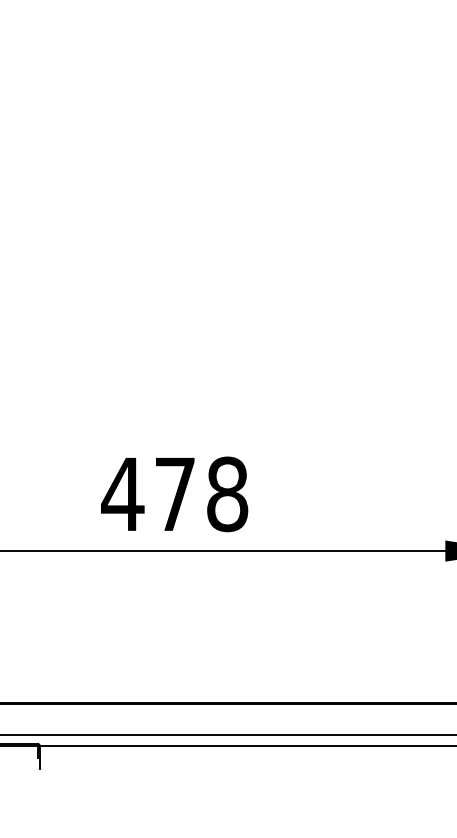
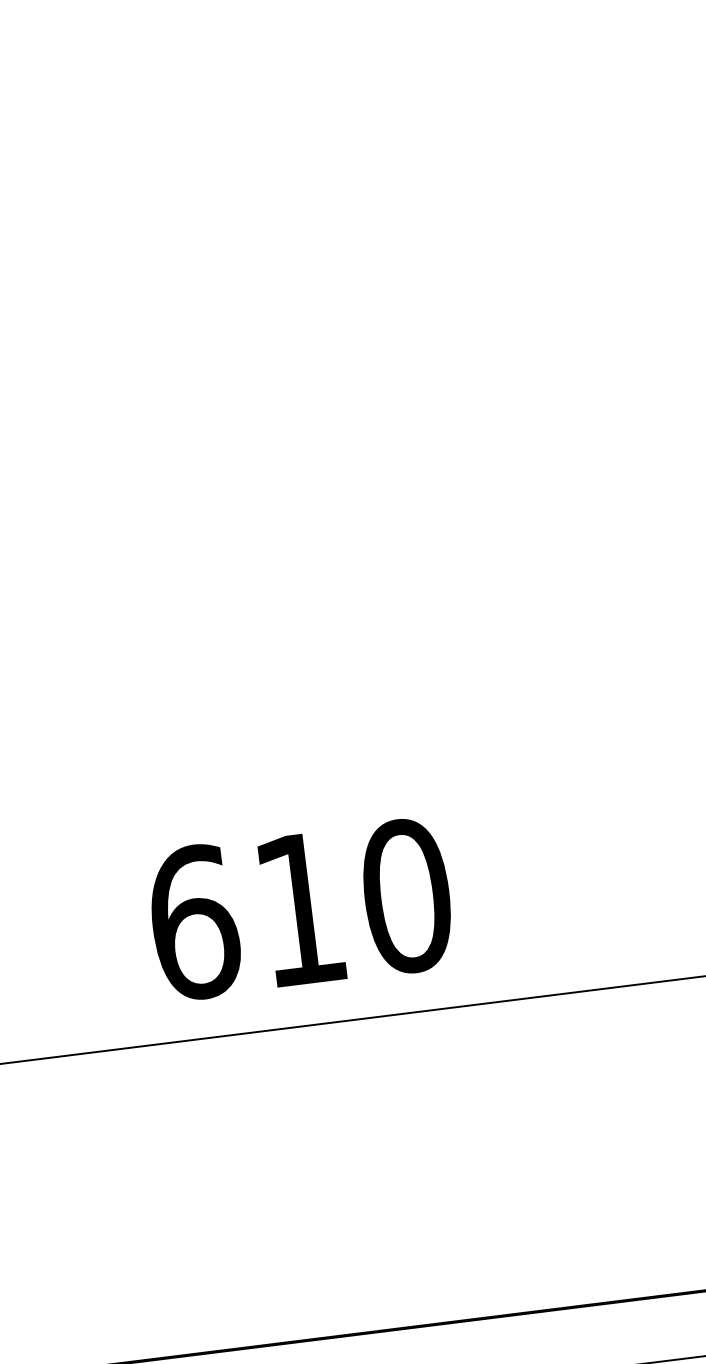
text: (174, 494) -> (298, 909), 478 -> 610

